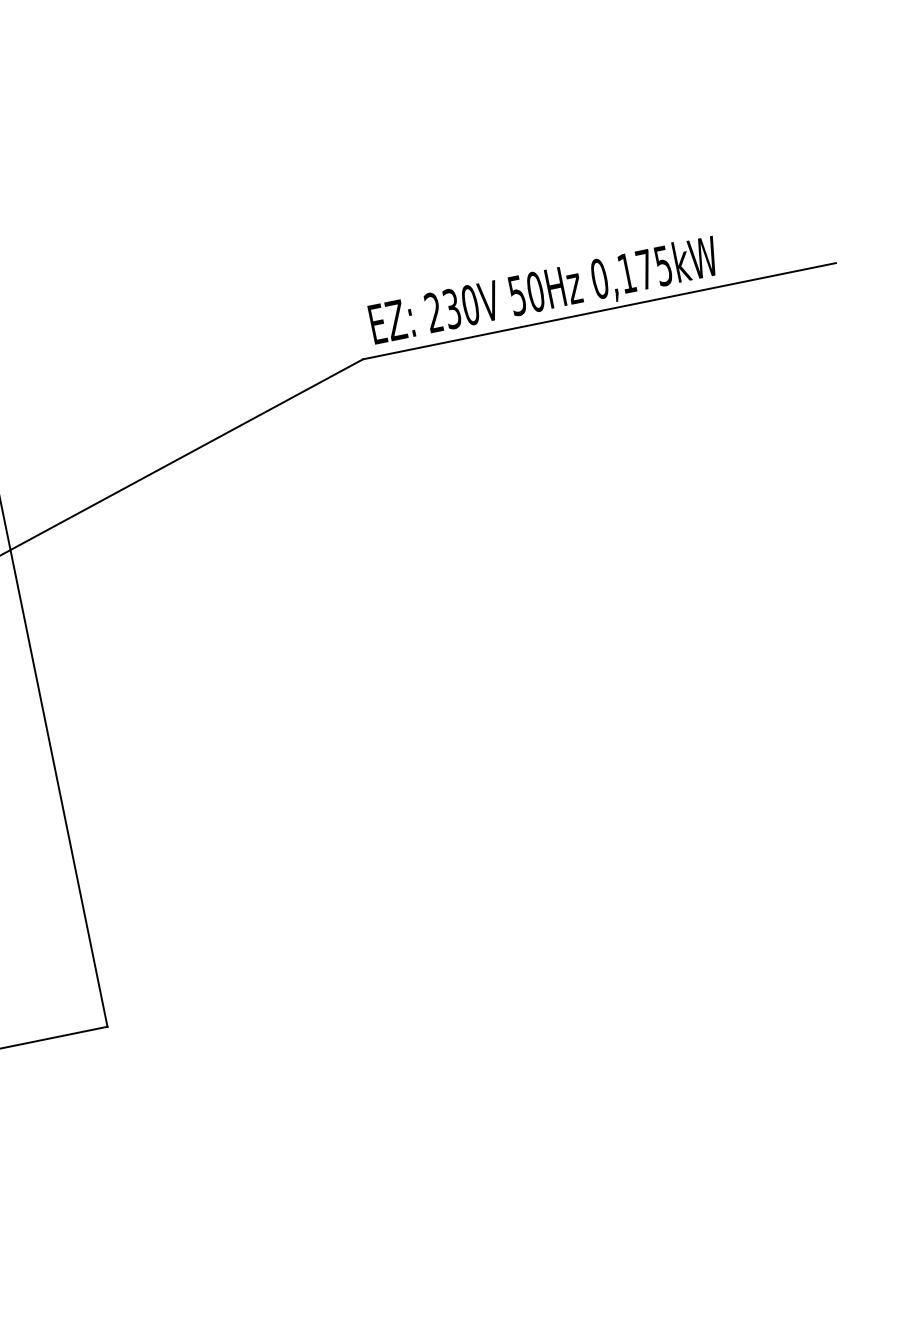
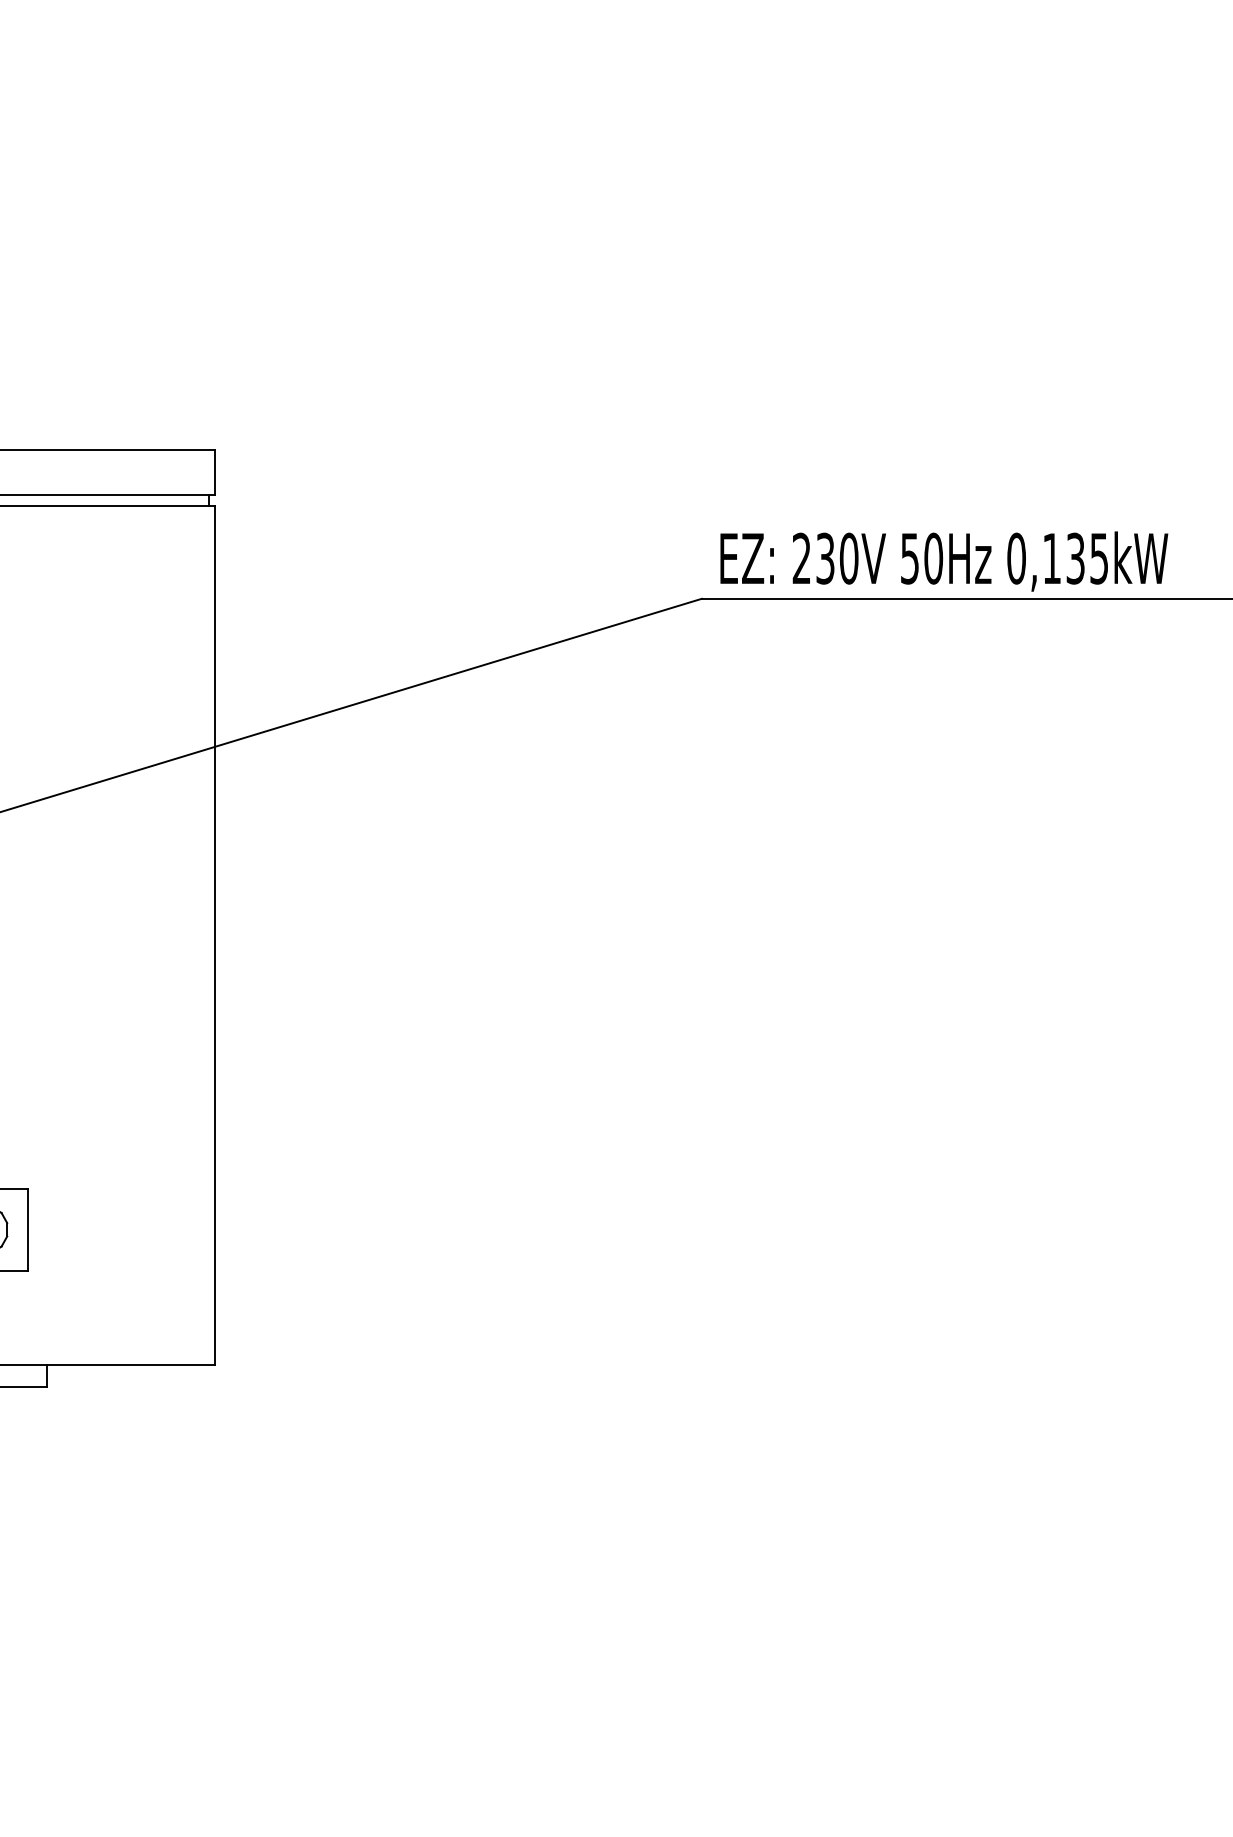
text: (645, 269) -> (1075, 558), 0,175kW -> 0,135kW

